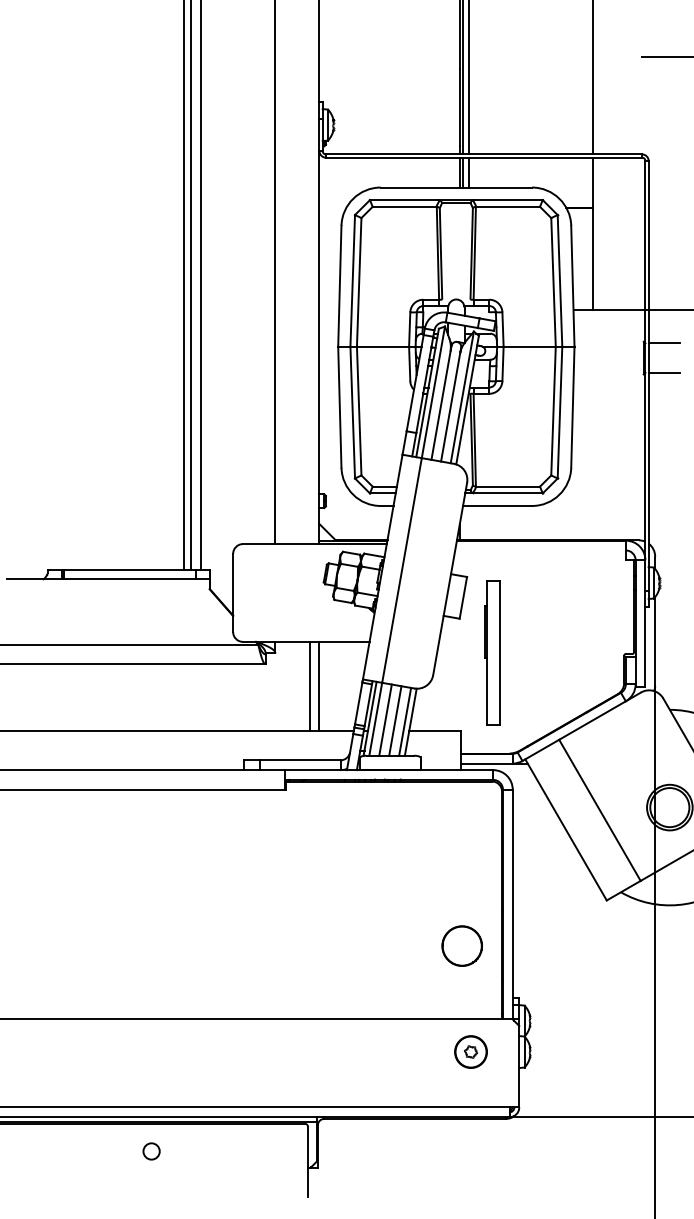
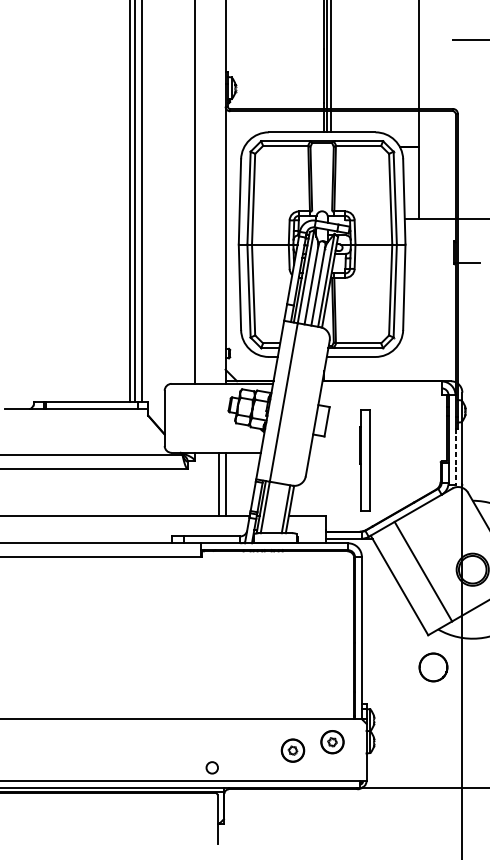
line: (663, 343) -> (468, 242), removed
line: (645, 647) -> (455, 456), solid -> dashed
part: (492, 652) -> (365, 460), moved
line: (385, 719) -> (272, 507), removed
line: (395, 720) -> (279, 508), removed
circle: (461, 945) -> (432, 667), moved
part: (414, 1063) -> (292, 750), added
circle: (151, 1151) -> (212, 767), moved

